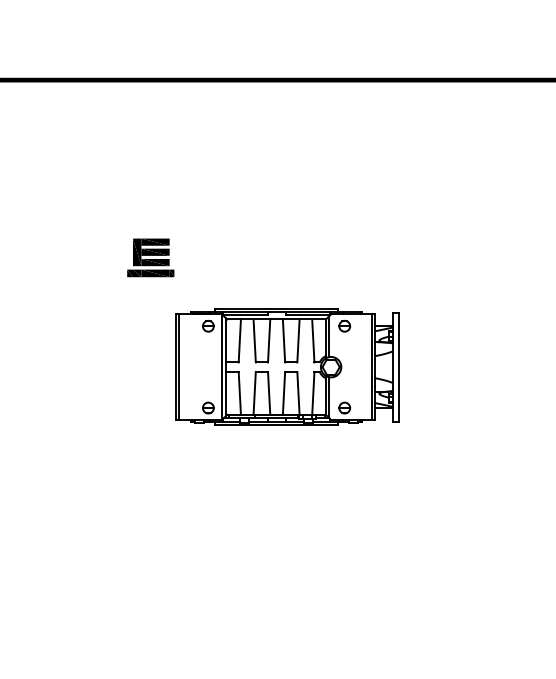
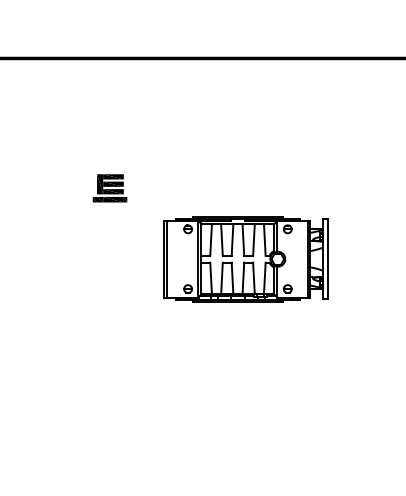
part: (286, 367) -> (245, 259), moved

